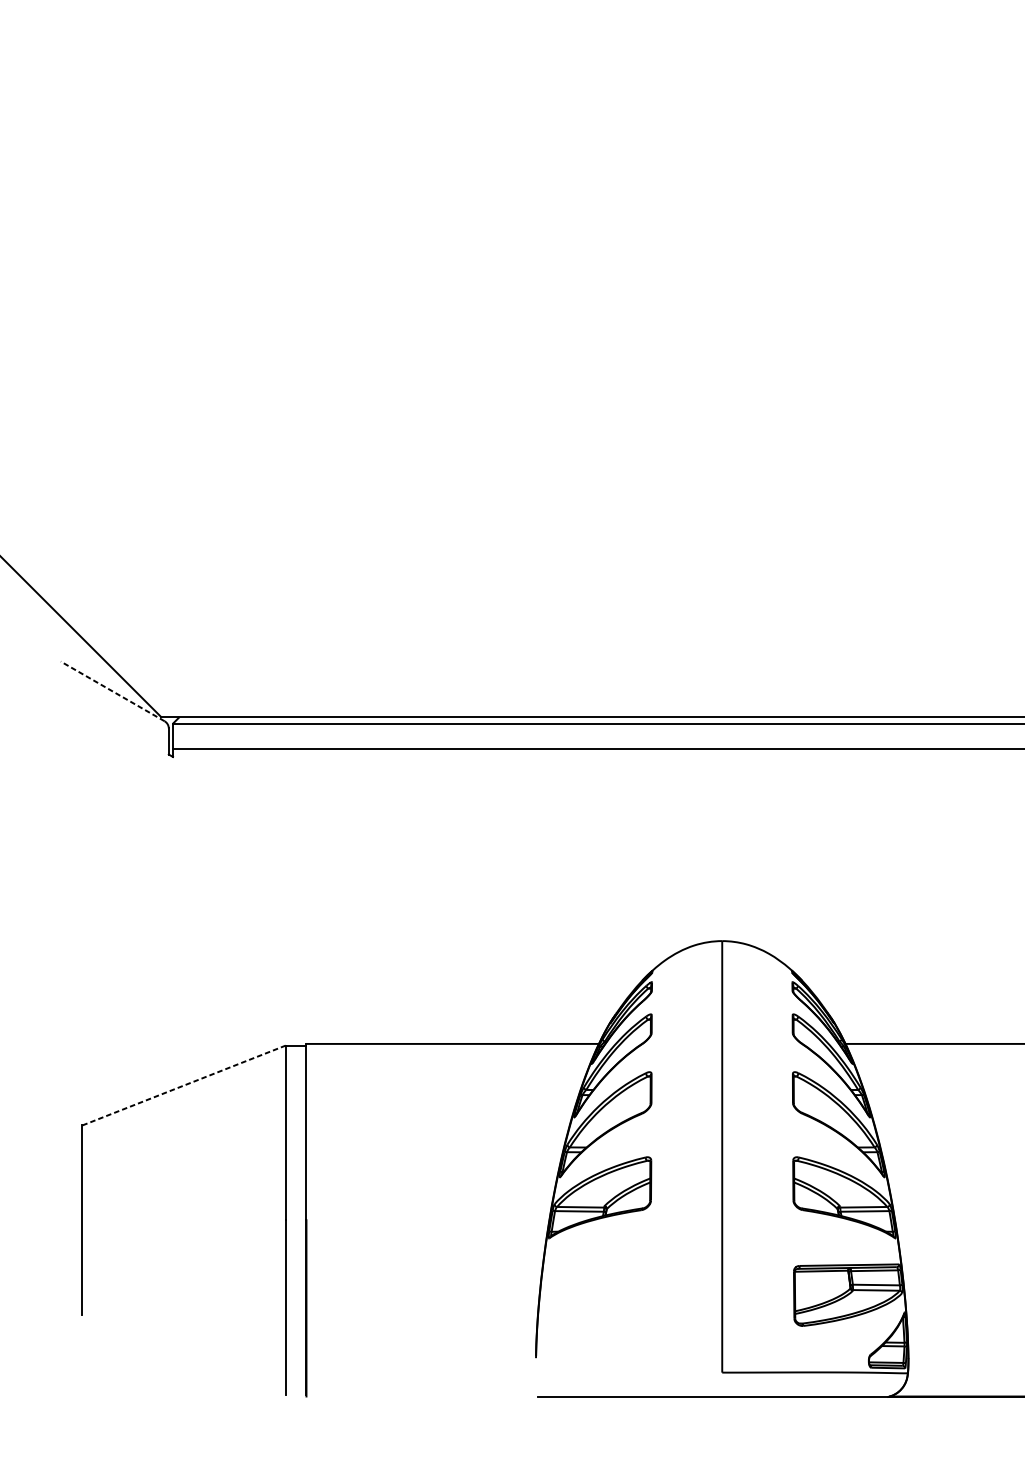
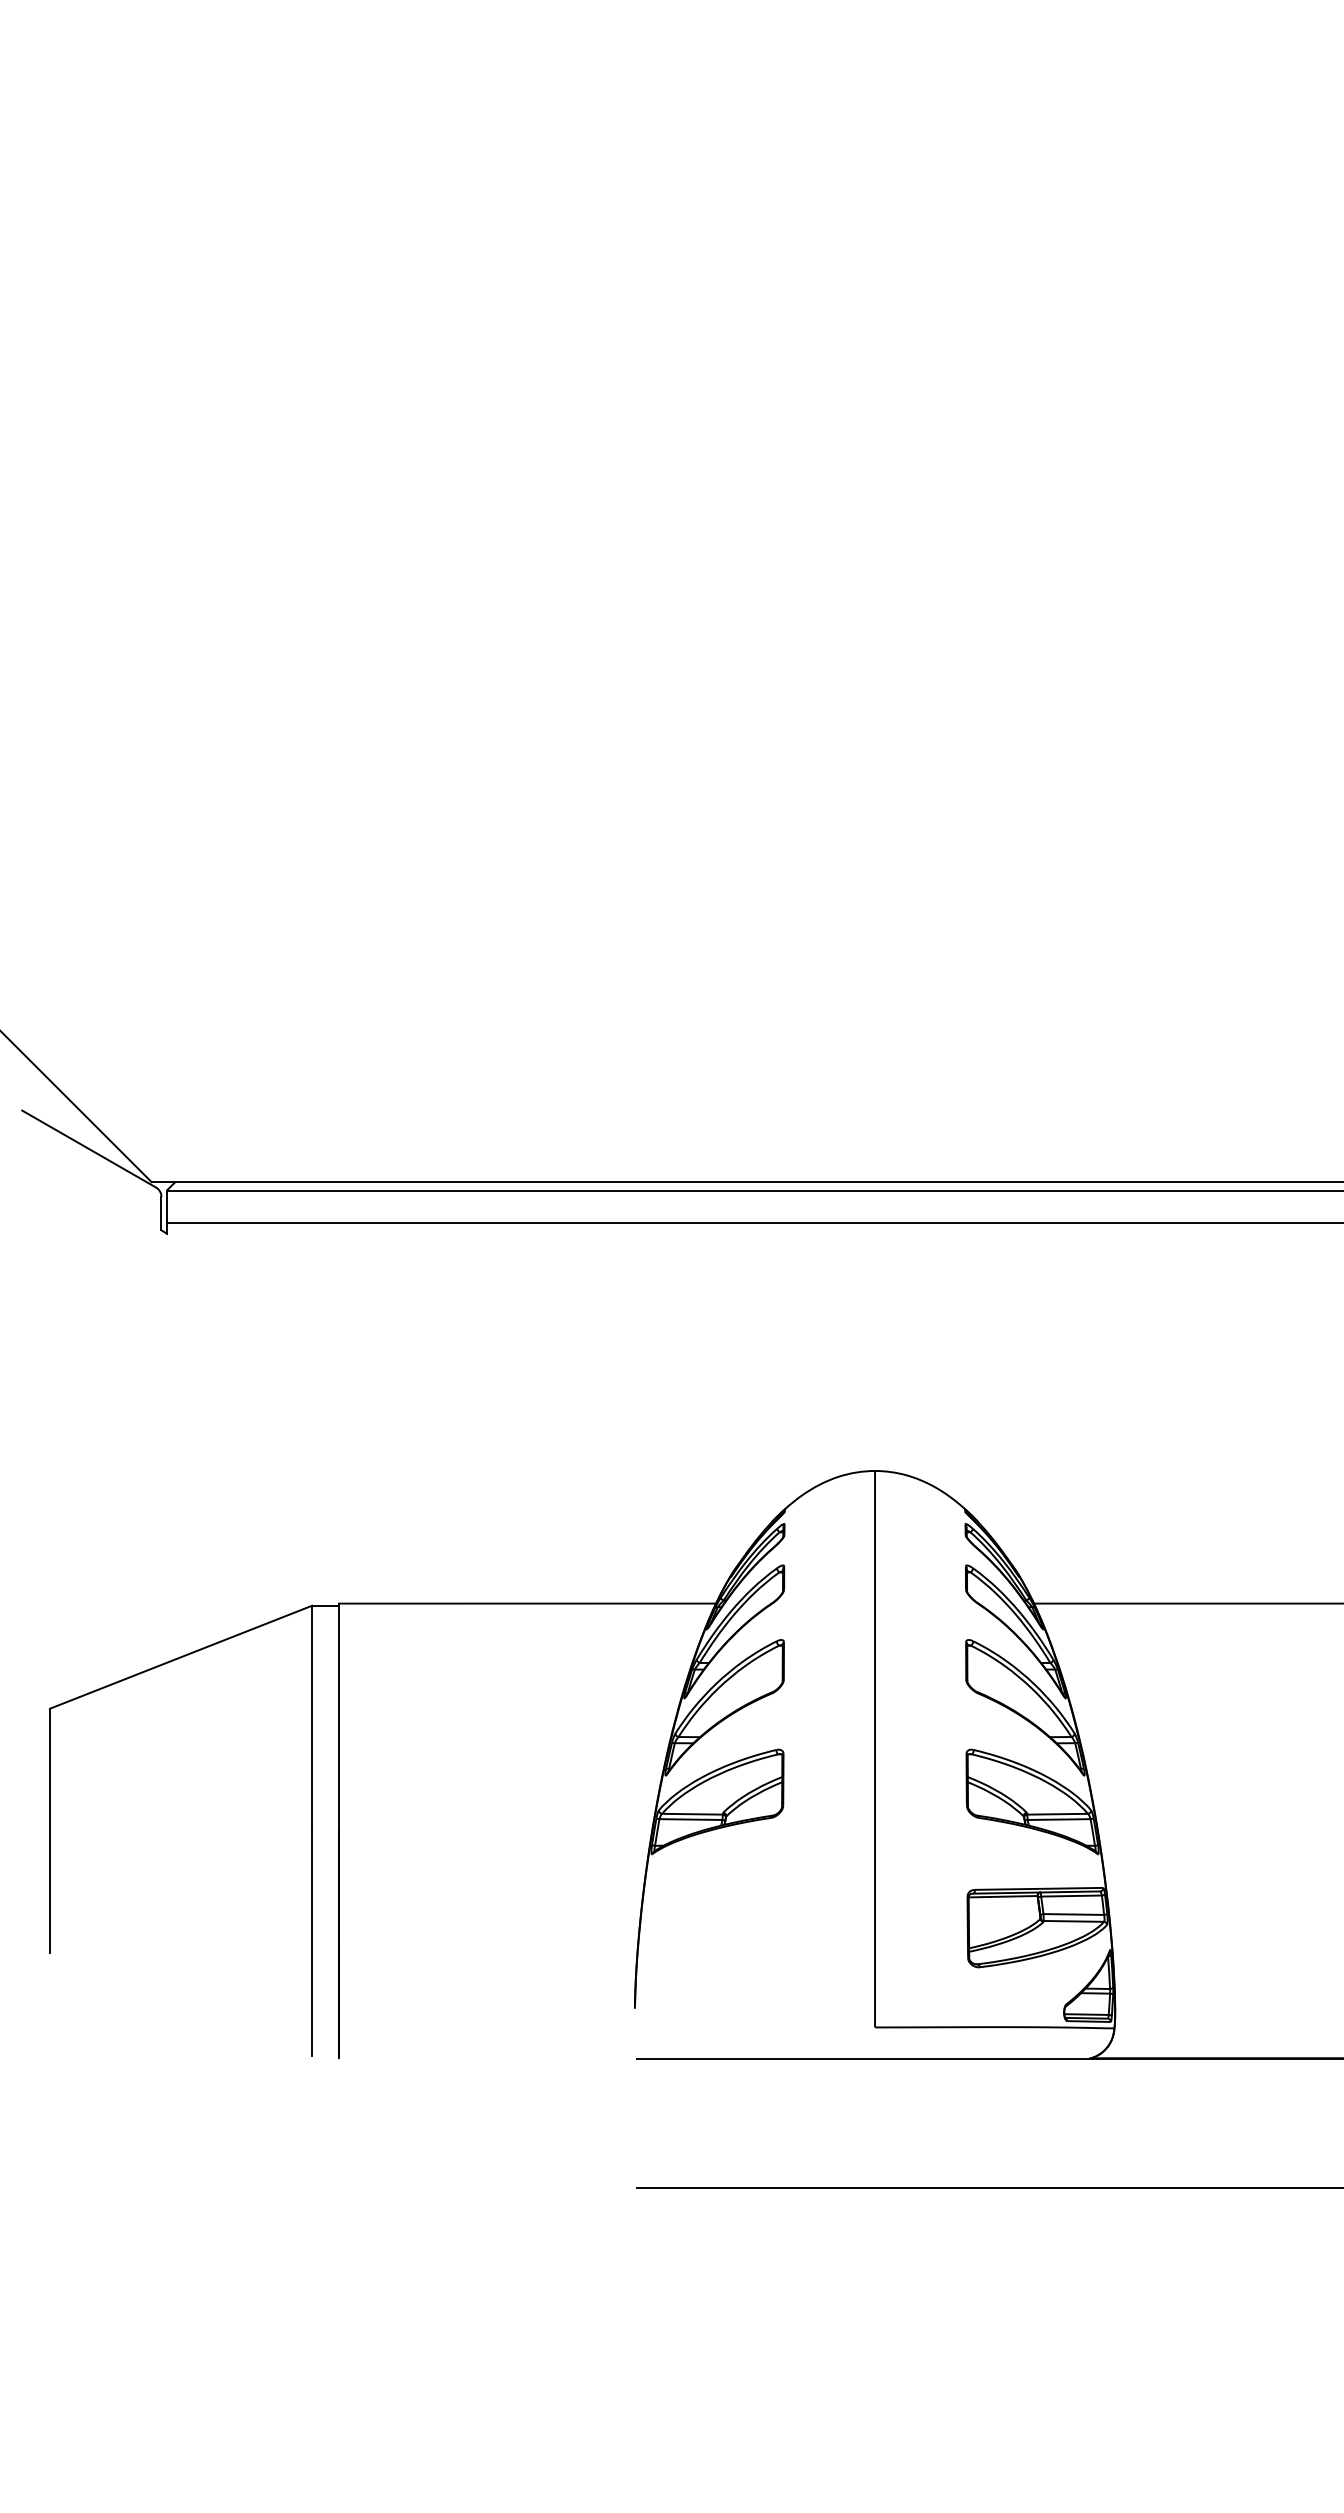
line: (112, 691) -> (88, 1148), dashed -> solid
line: (184, 1085) -> (181, 1657), dashed -> solid

